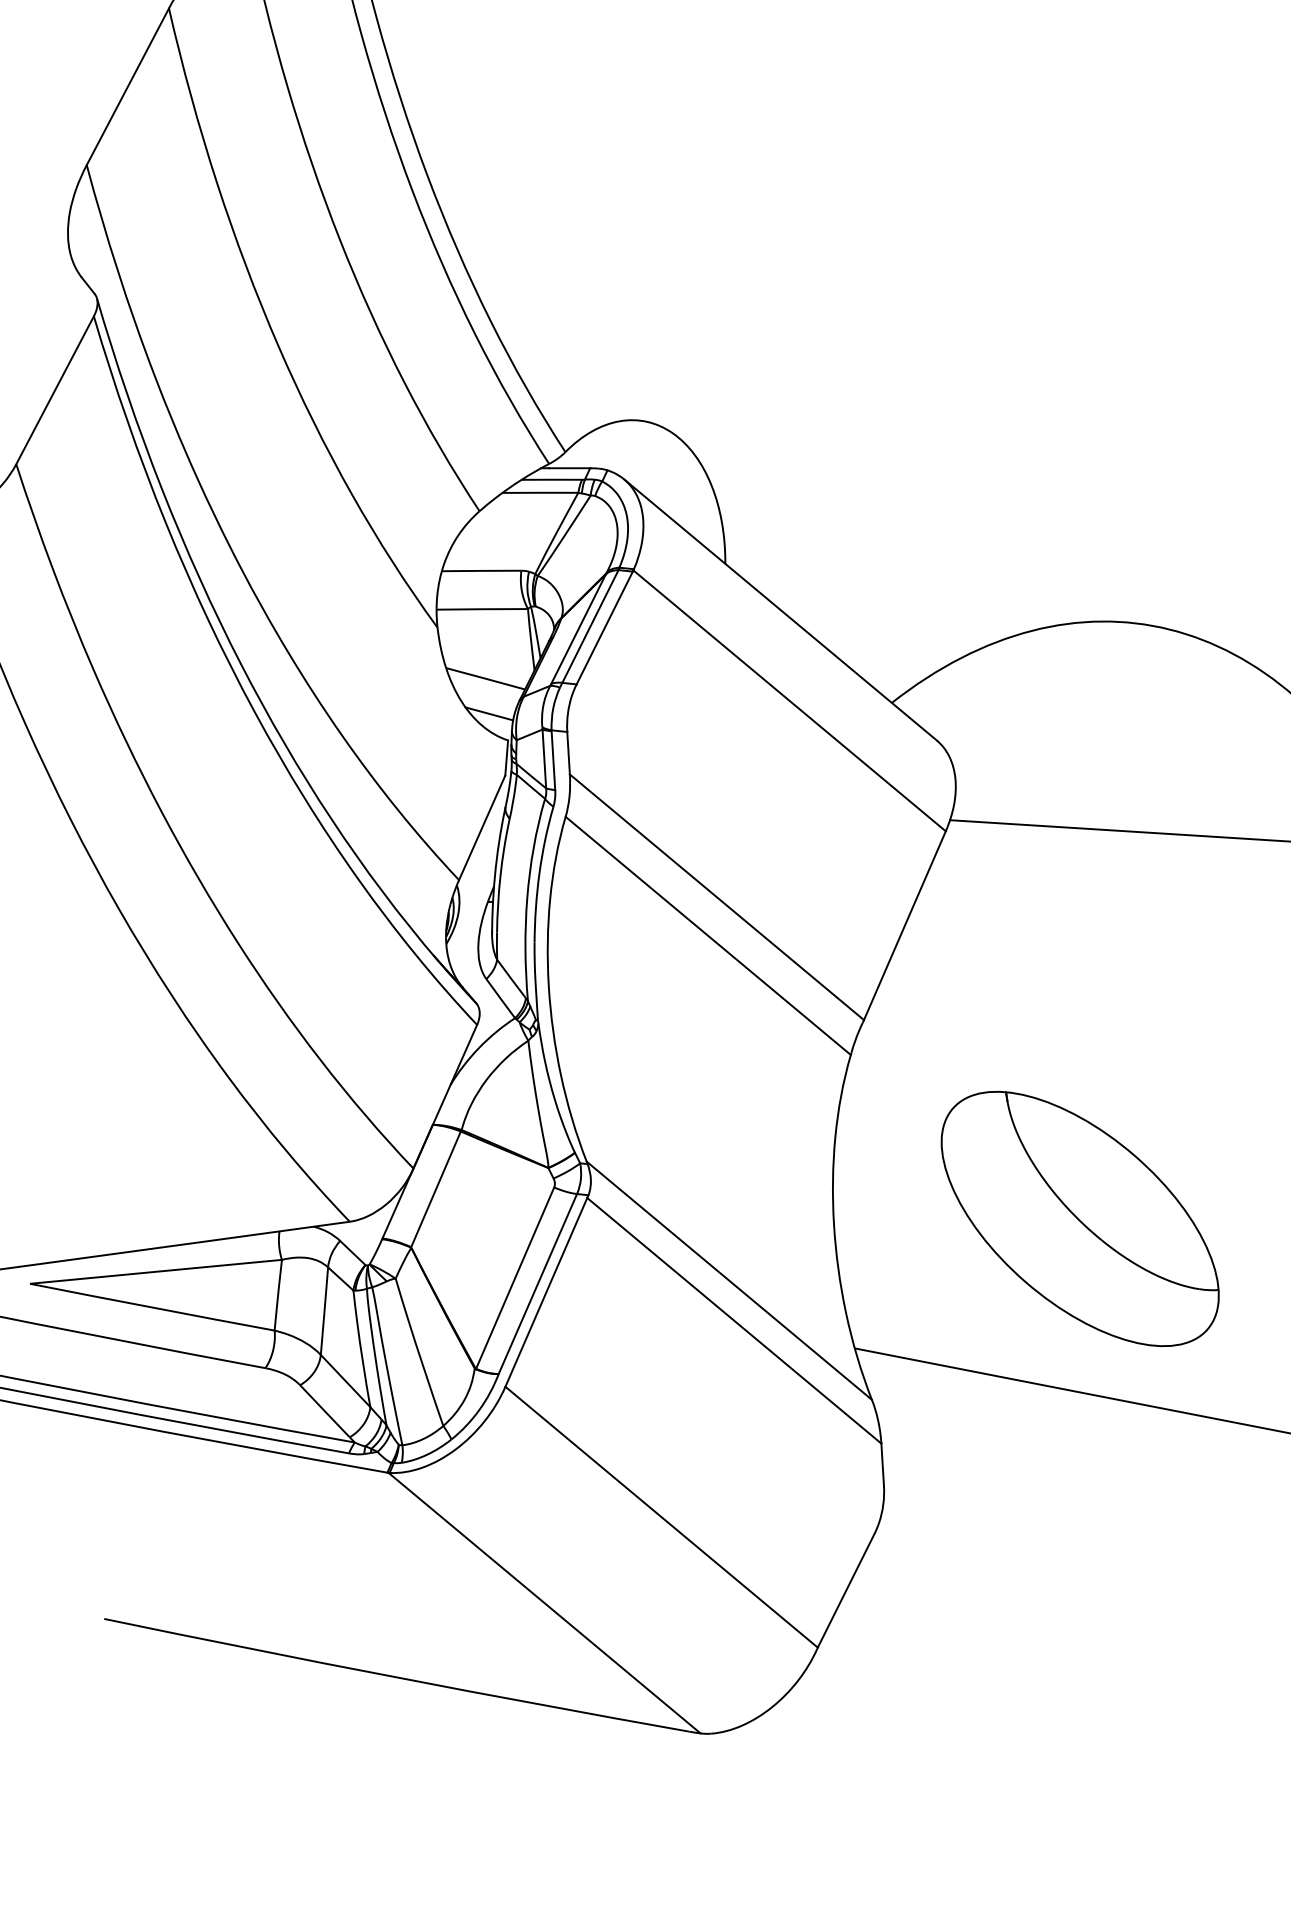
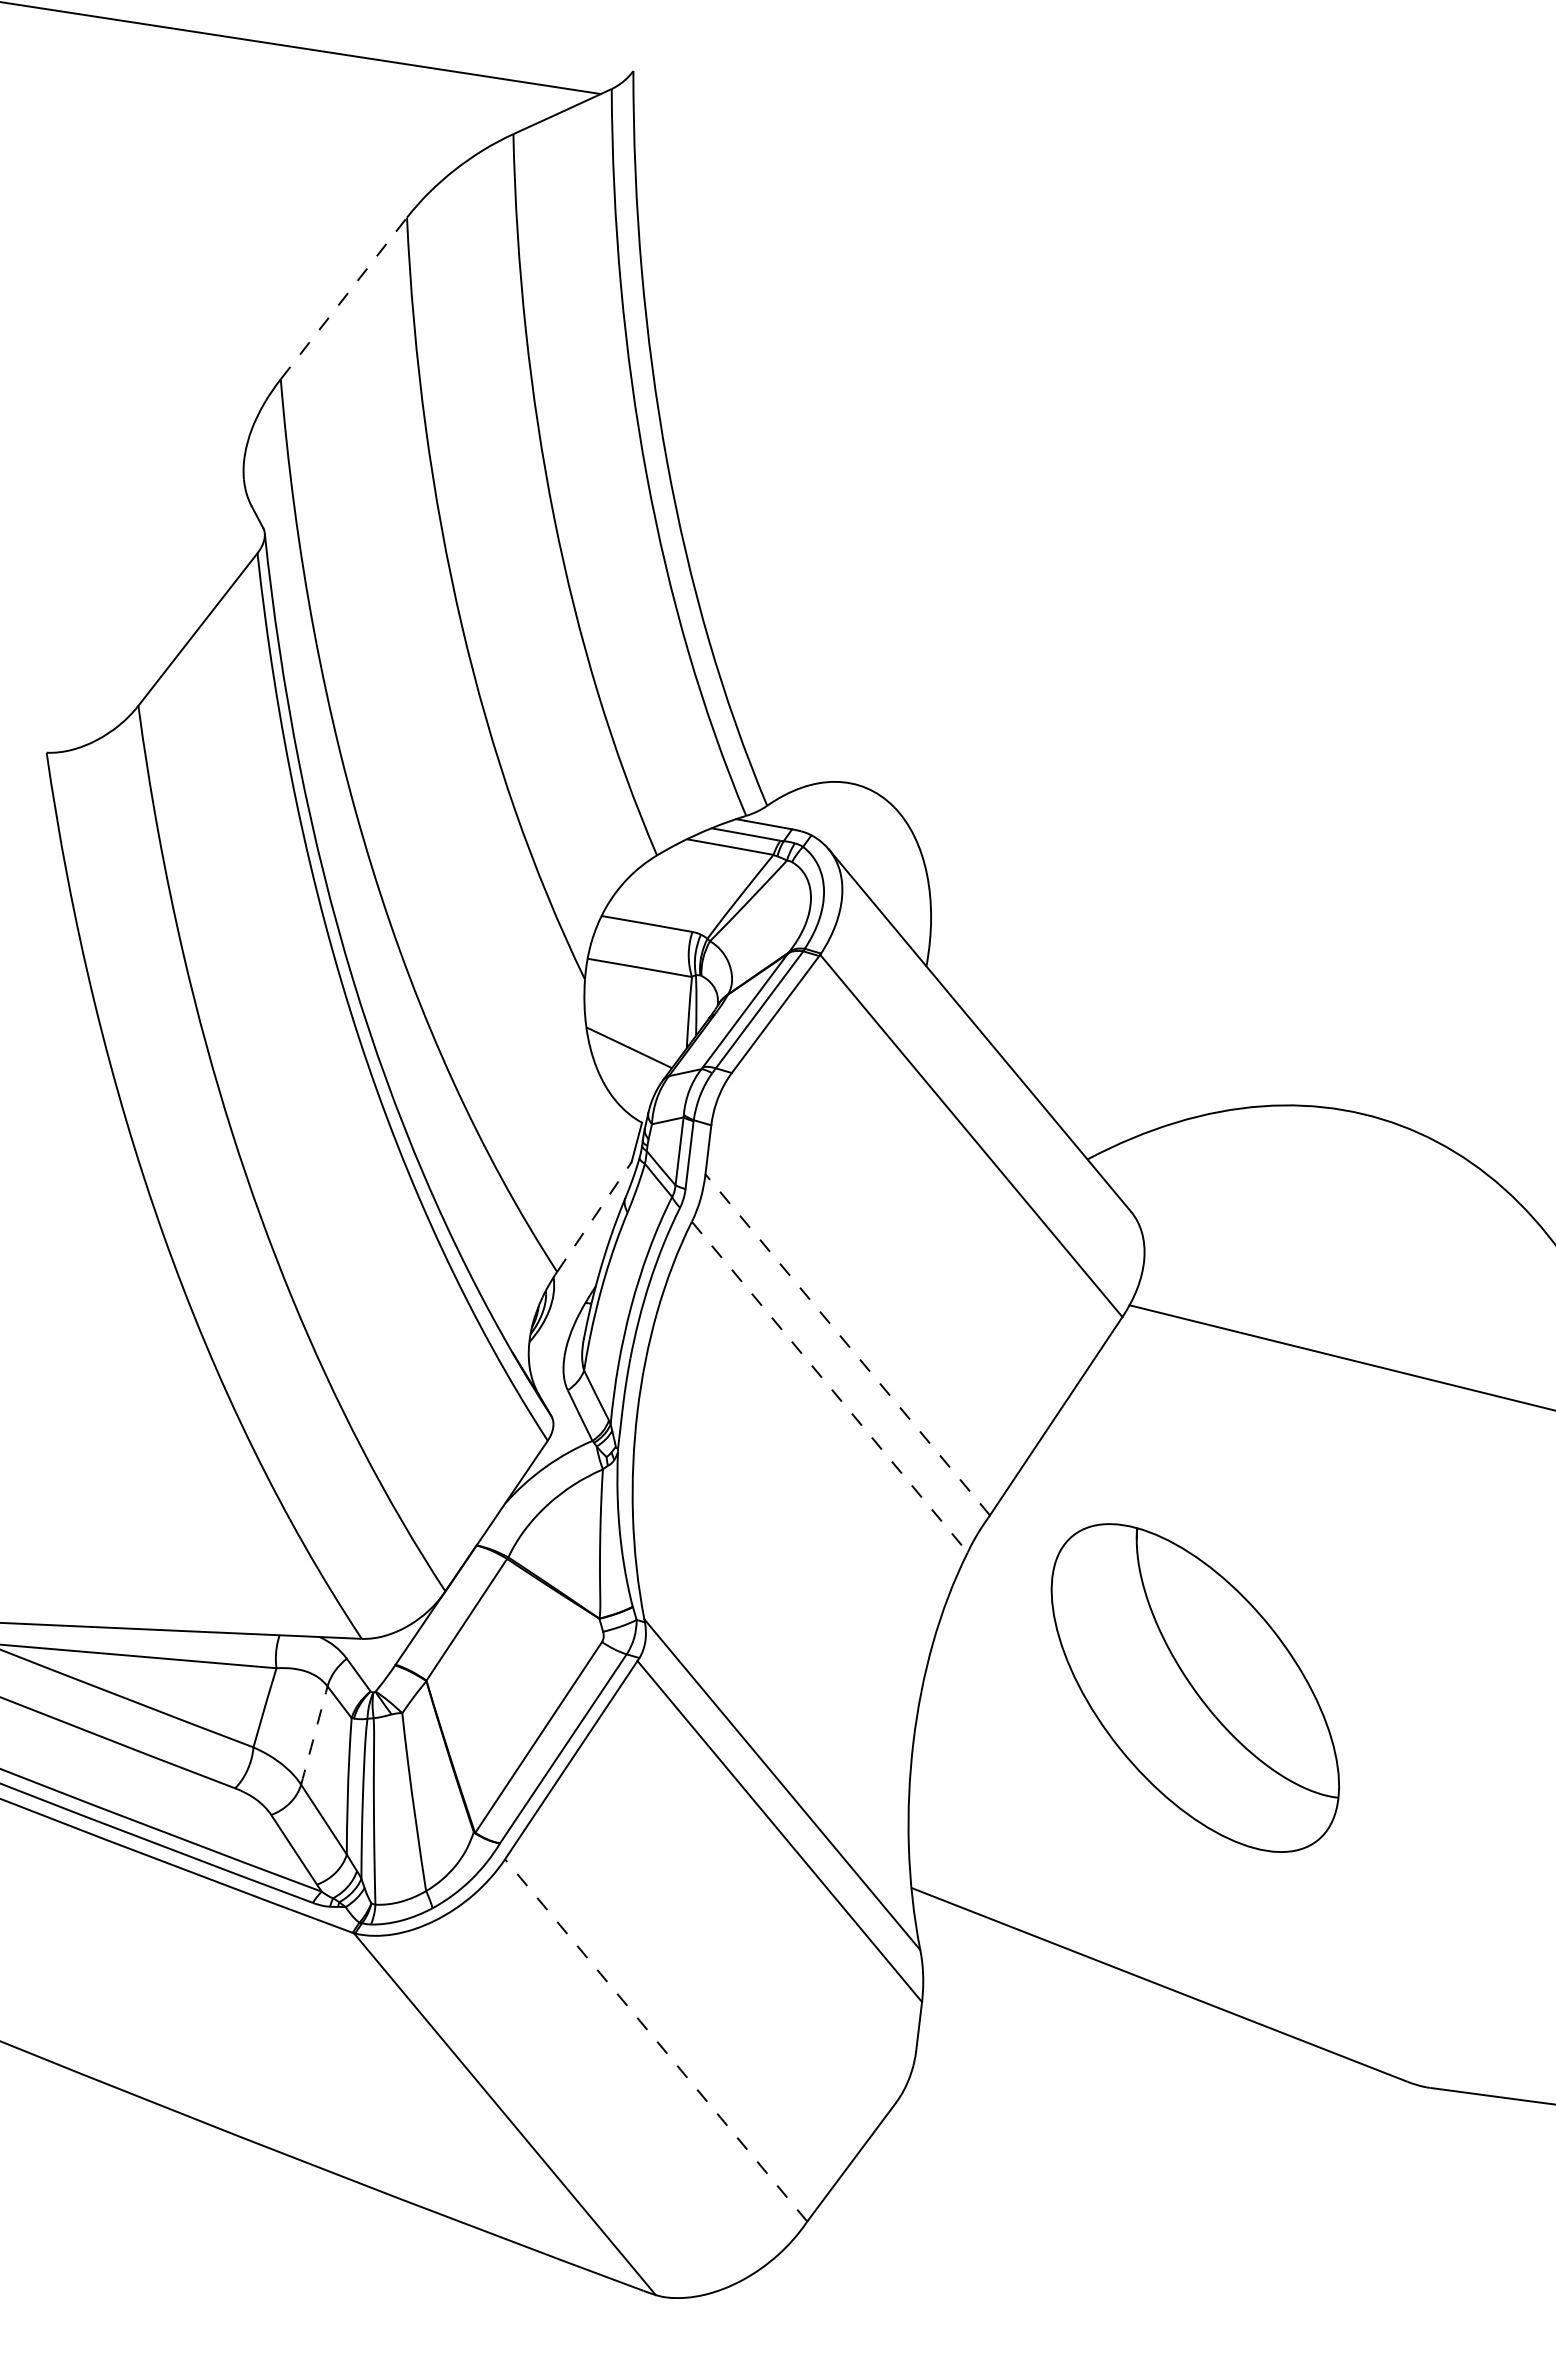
line: (127, 86) -> (343, 298), solid -> dashed
line: (489, 713) -> (626, 1088), removed
line: (482, 827) -> (594, 1216), solid -> dashed
line: (716, 896) -> (847, 1344), solid -> dashed
line: (708, 936) -> (830, 1387), solid -> dashed
part: (1080, 1218) -> (1195, 1687), moved
arc: (324, 1311) -> (314, 1735), solid -> dashed
line: (661, 1517) -> (656, 2040), solid -> dashed

